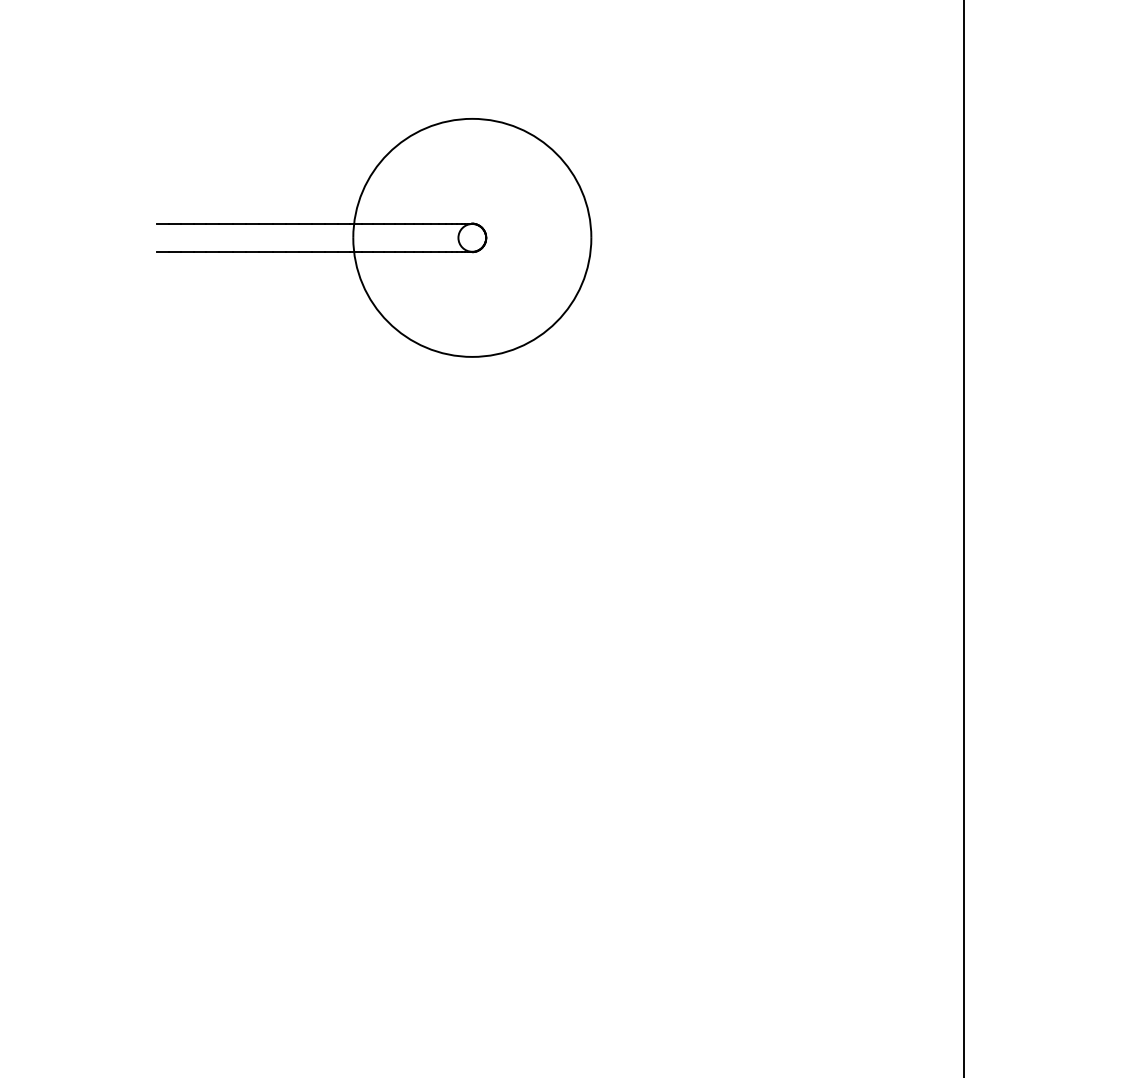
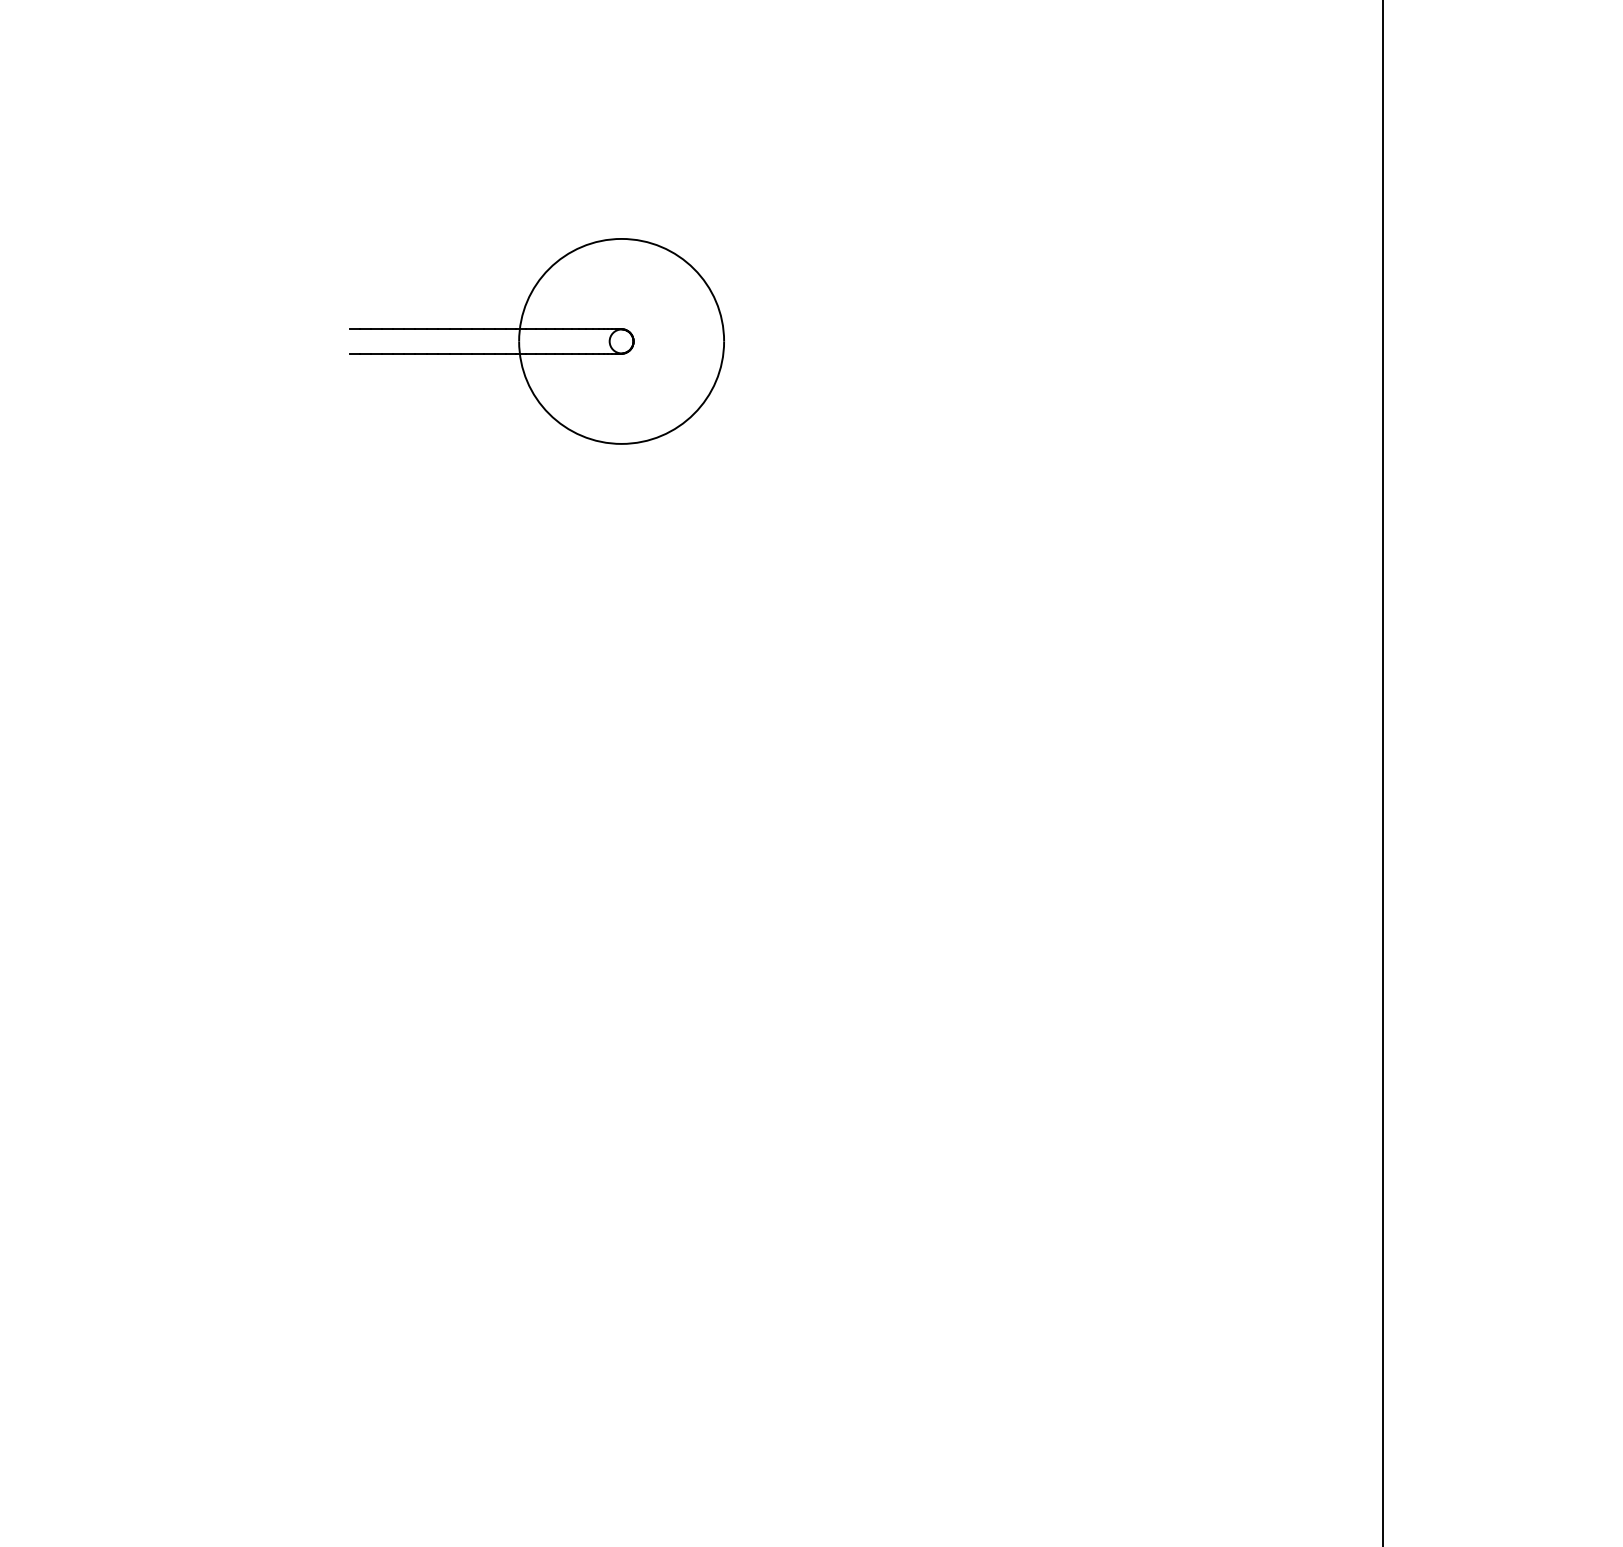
part: (374, 237) -> (537, 340), size x0.6

